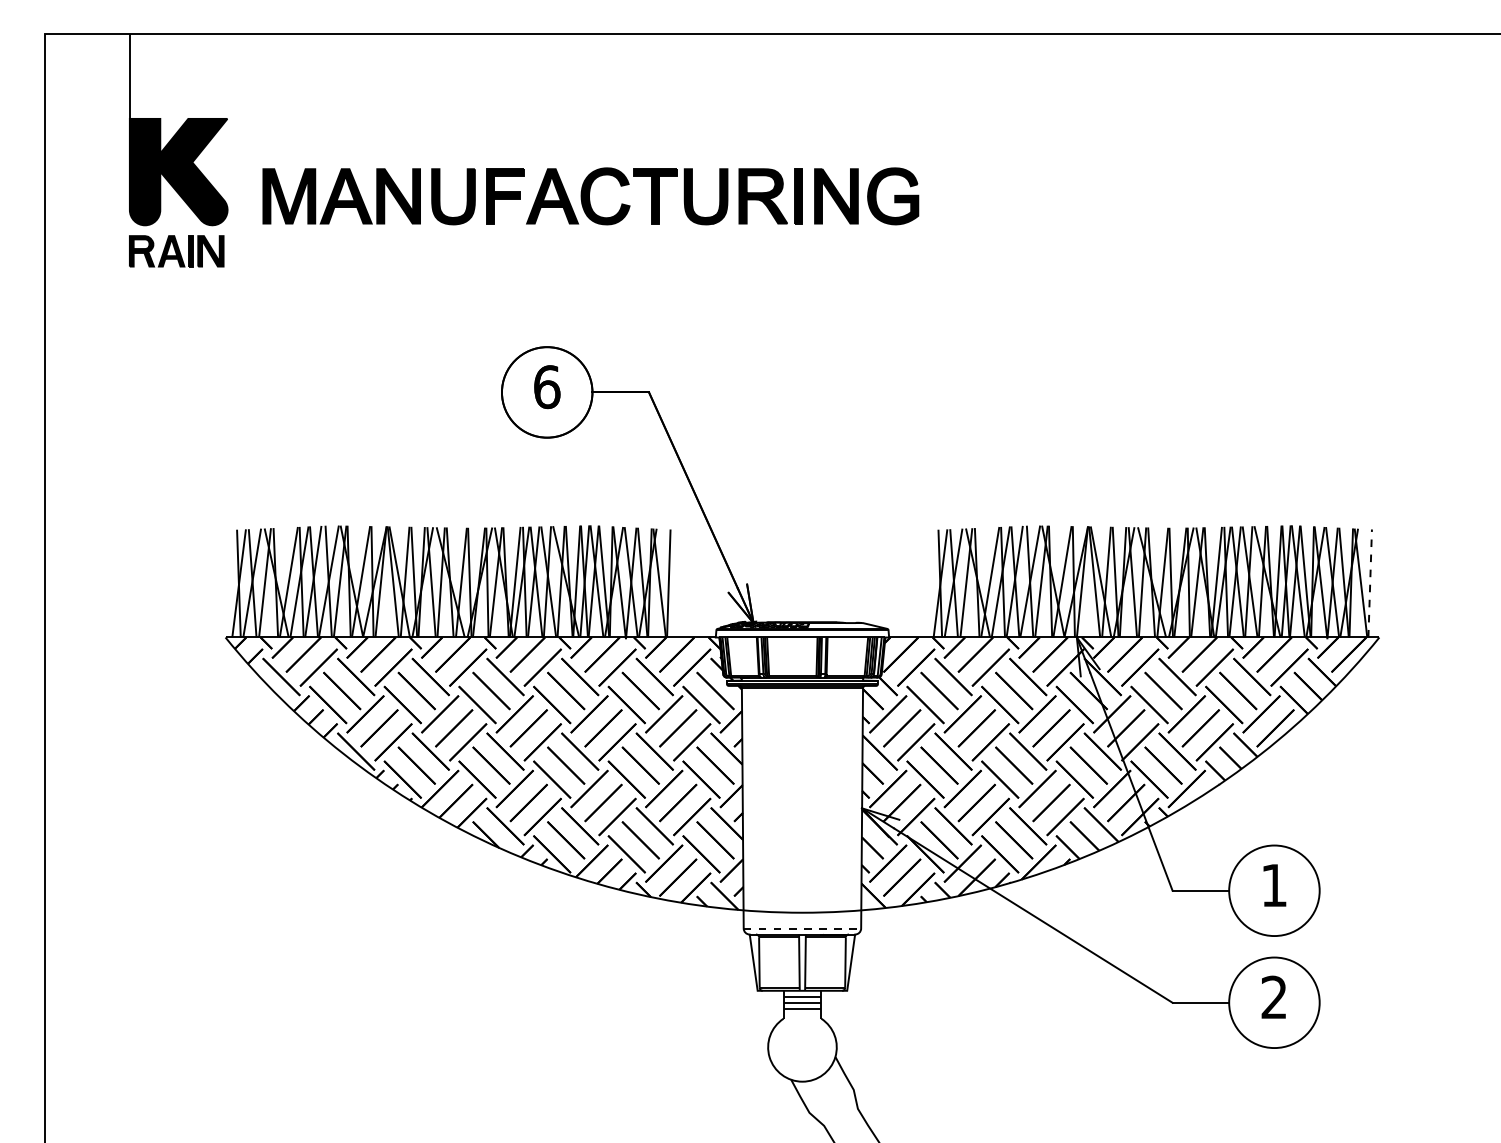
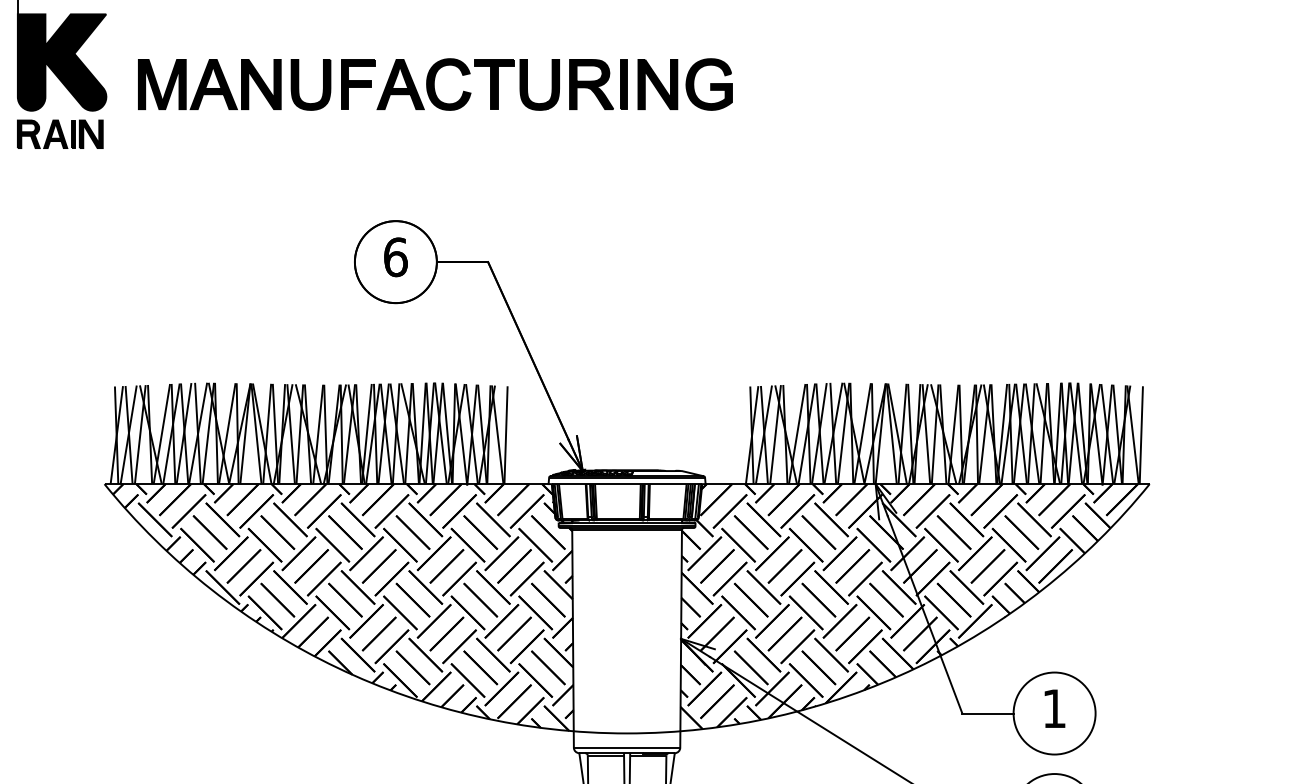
line: (1370, 583) -> (1141, 435), dashed -> solid
line: (802, 928) -> (627, 747), dashed -> solid

